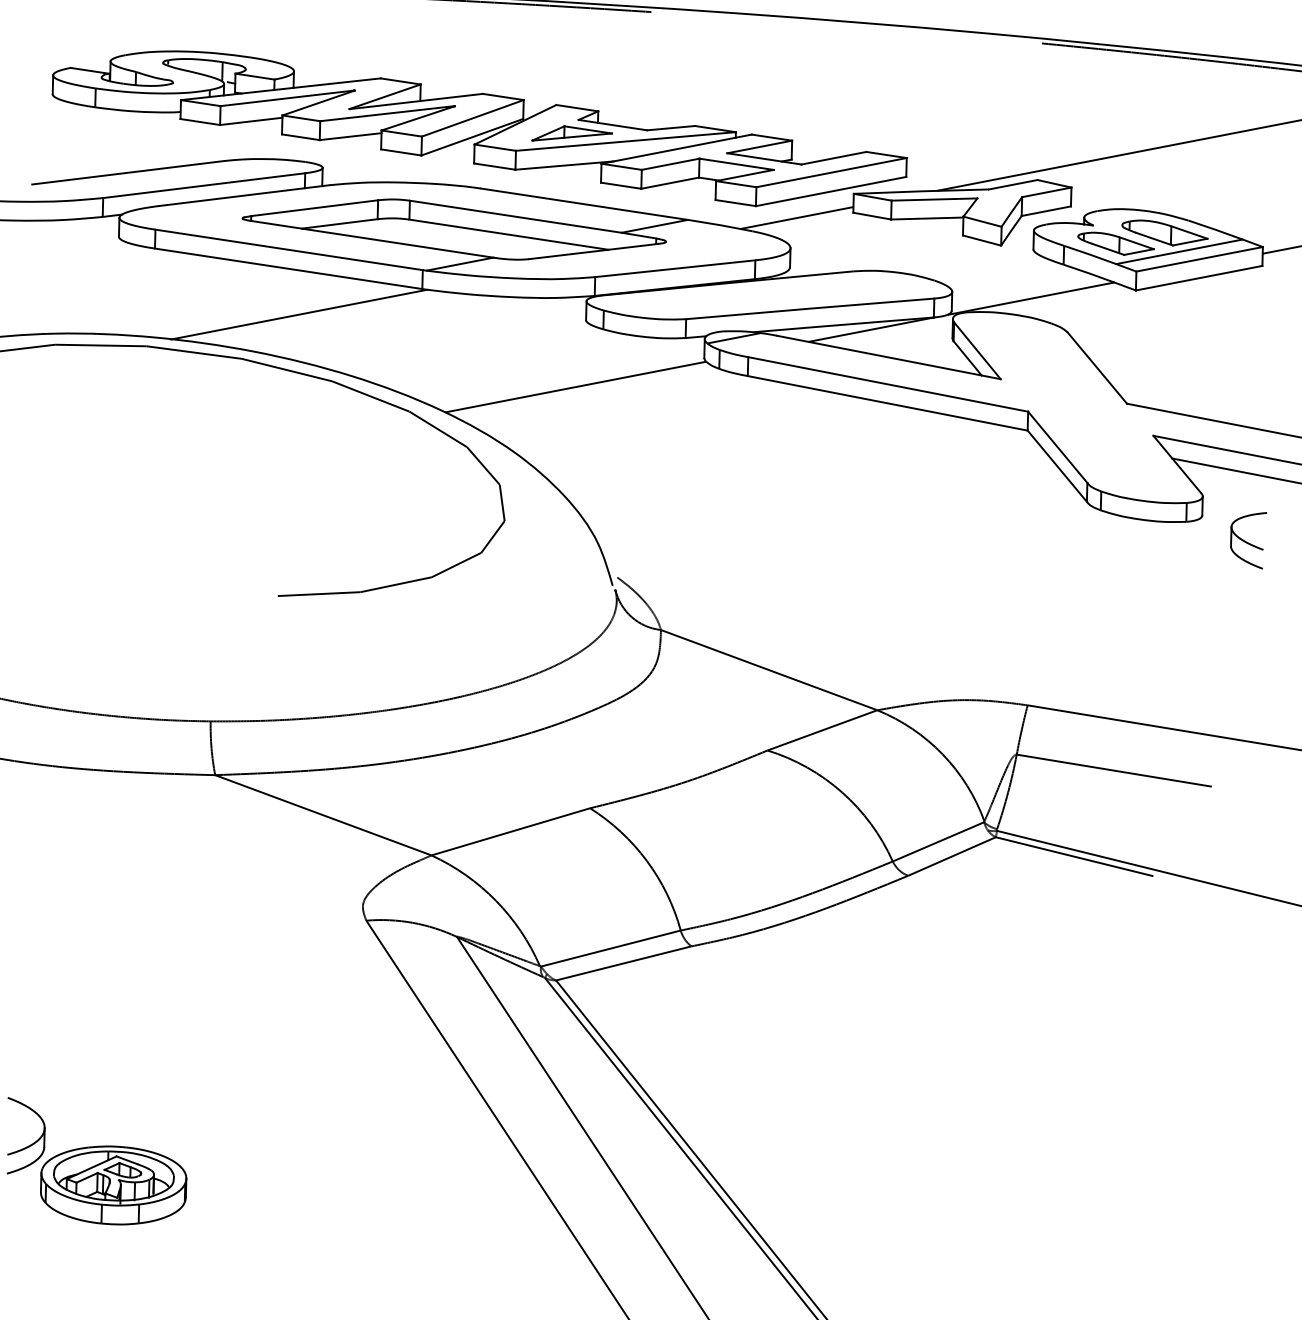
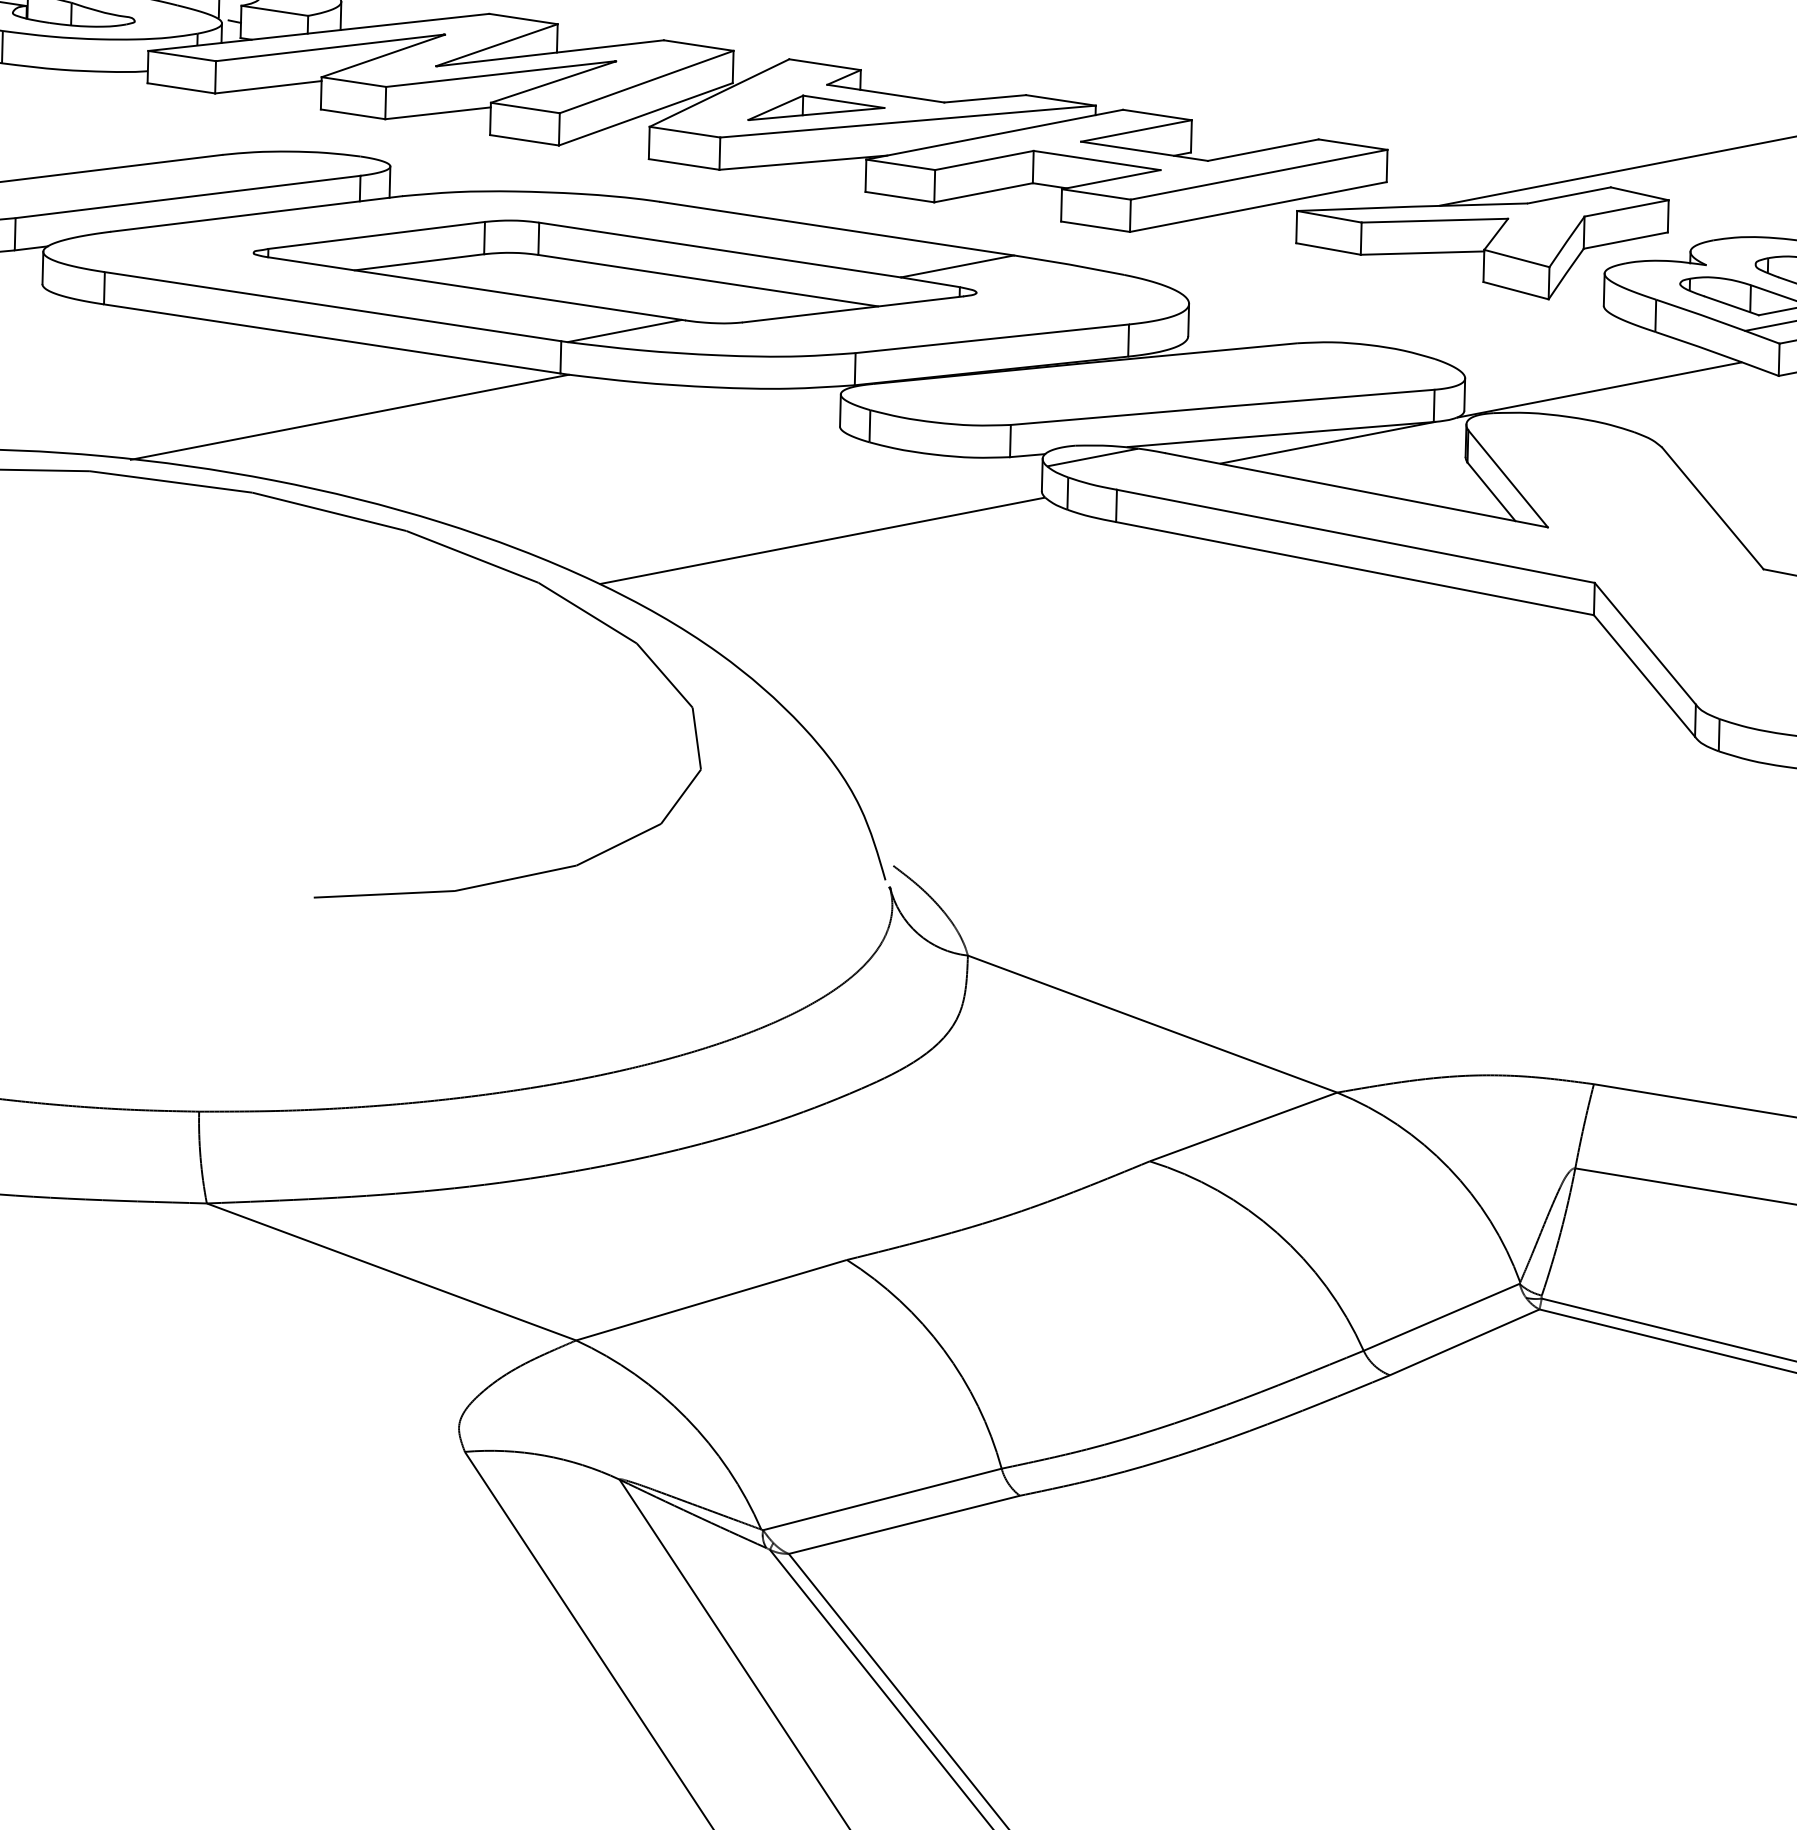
line: (796, 217) -> (1199, 251), removed

